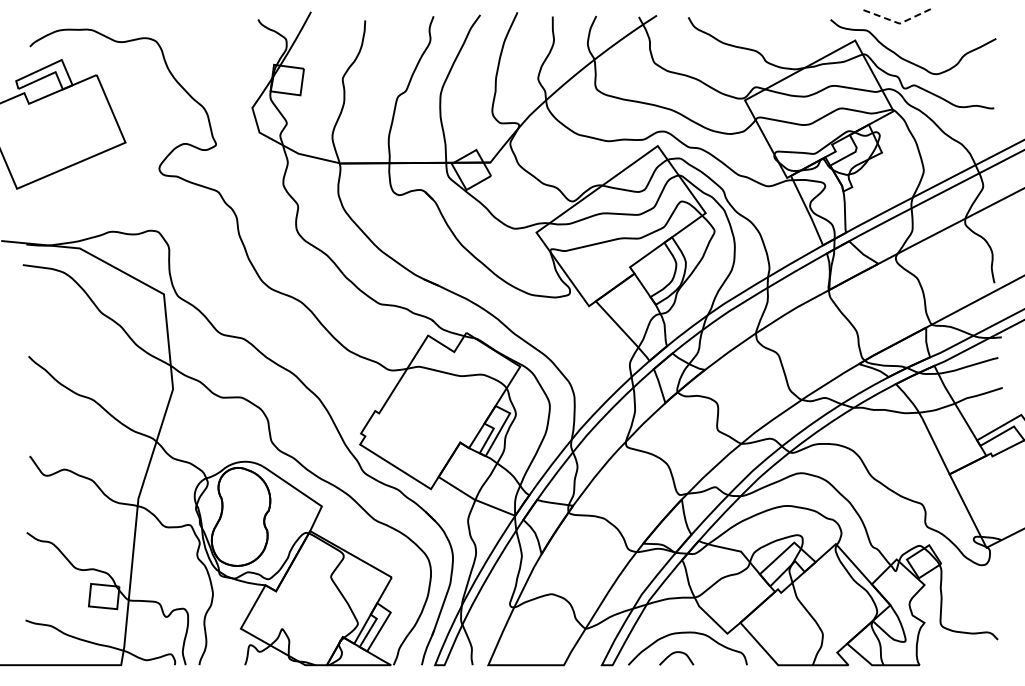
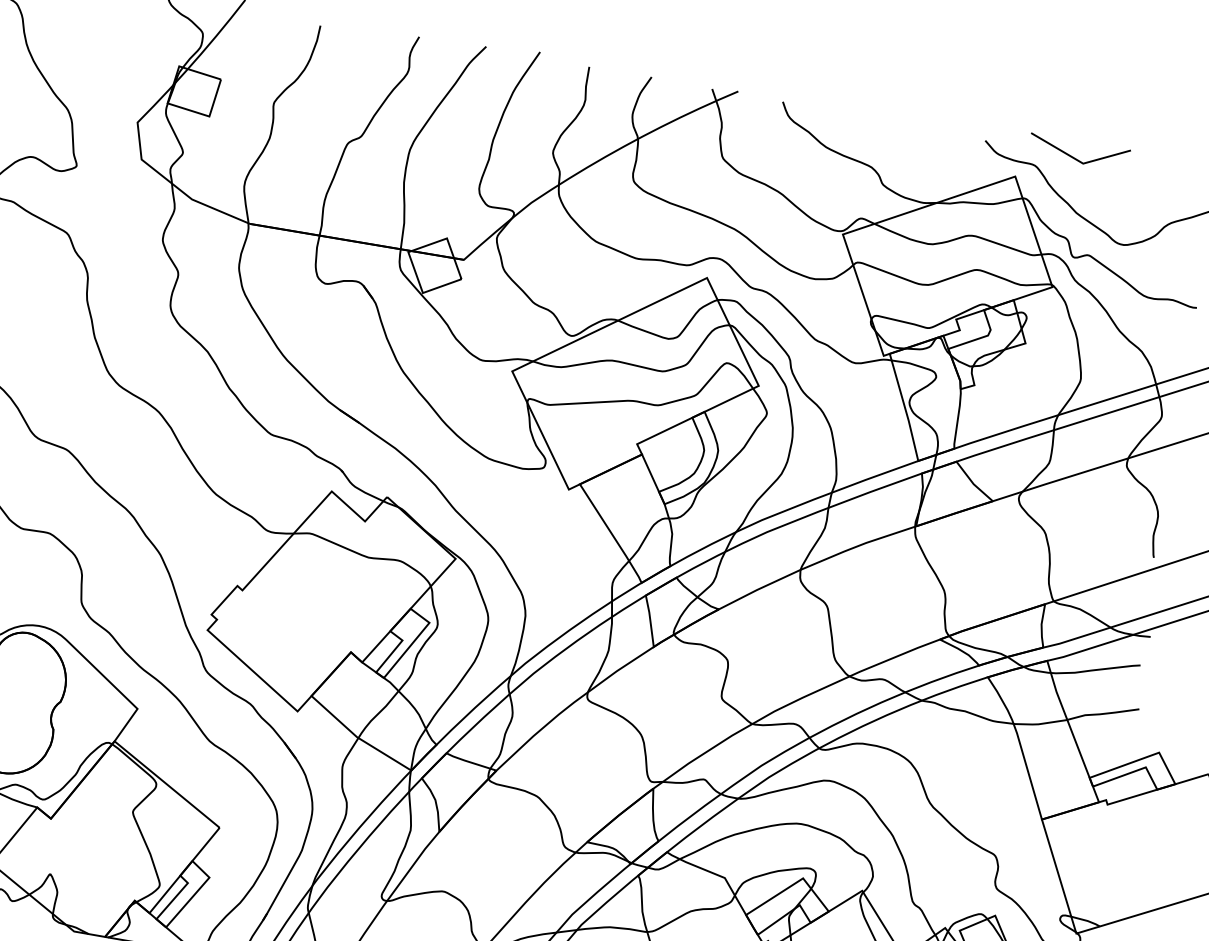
line: (897, 22) -> (1080, 161), dashed -> solid

